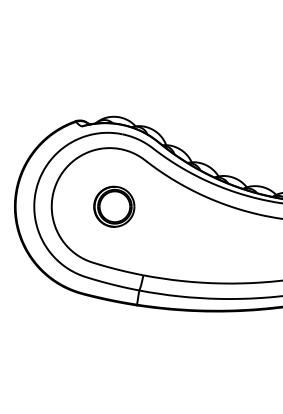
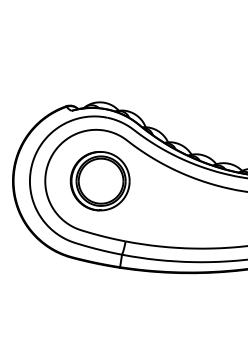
part: (113, 207) -> (99, 181), size x1.67

